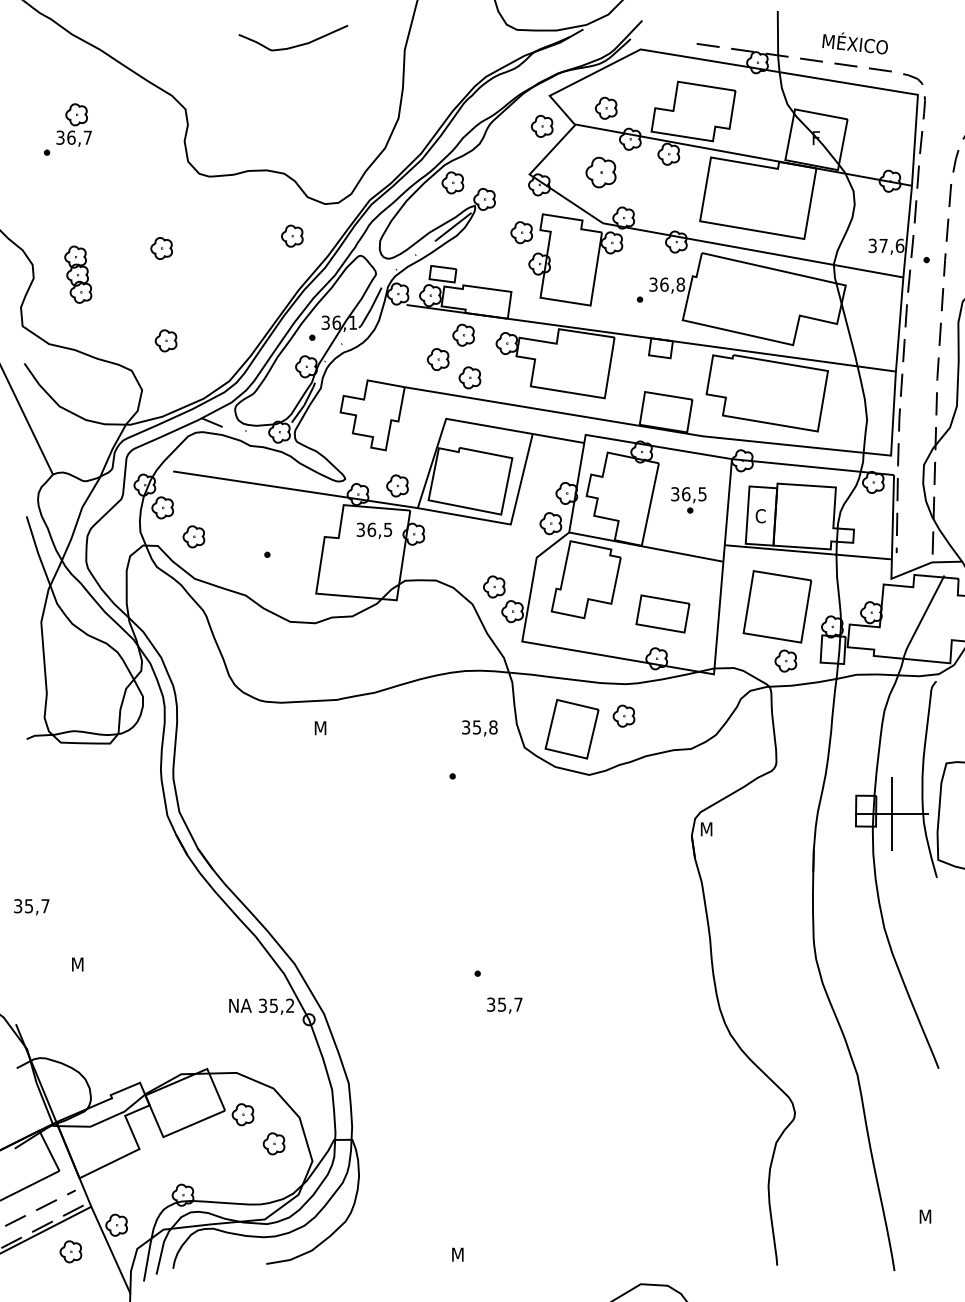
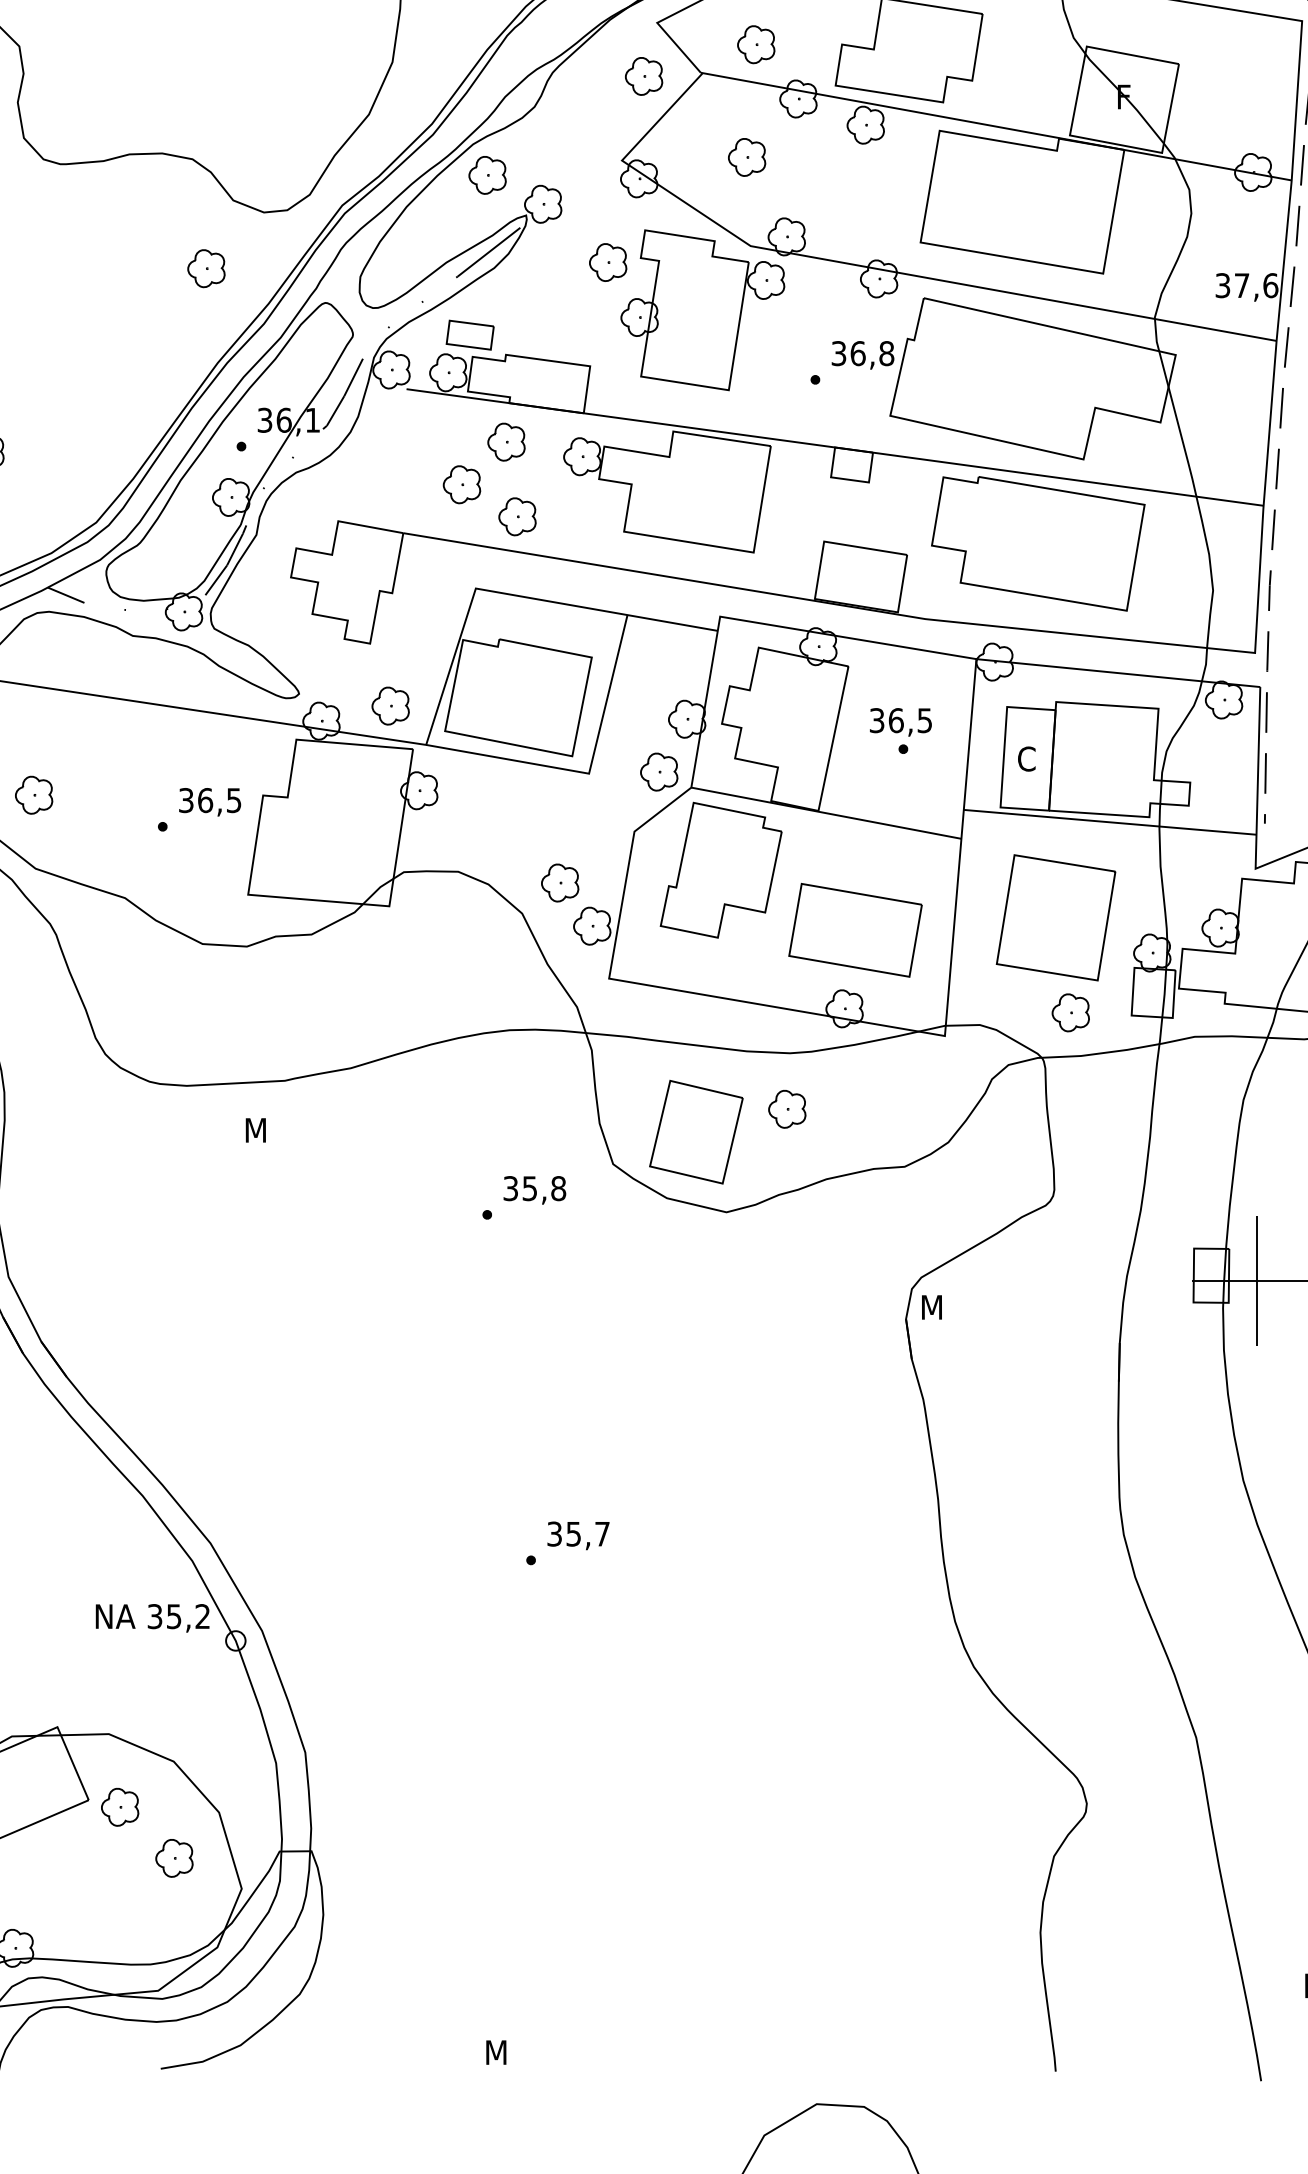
part: (600, 172) -> (746, 157), size x0.71
text: (374, 530) -> (210, 801), moved
part: (662, 613) -> (854, 929), size x1.43
text: (479, 728) -> (534, 1190), moved
text: (504, 1005) -> (578, 1535), moved

